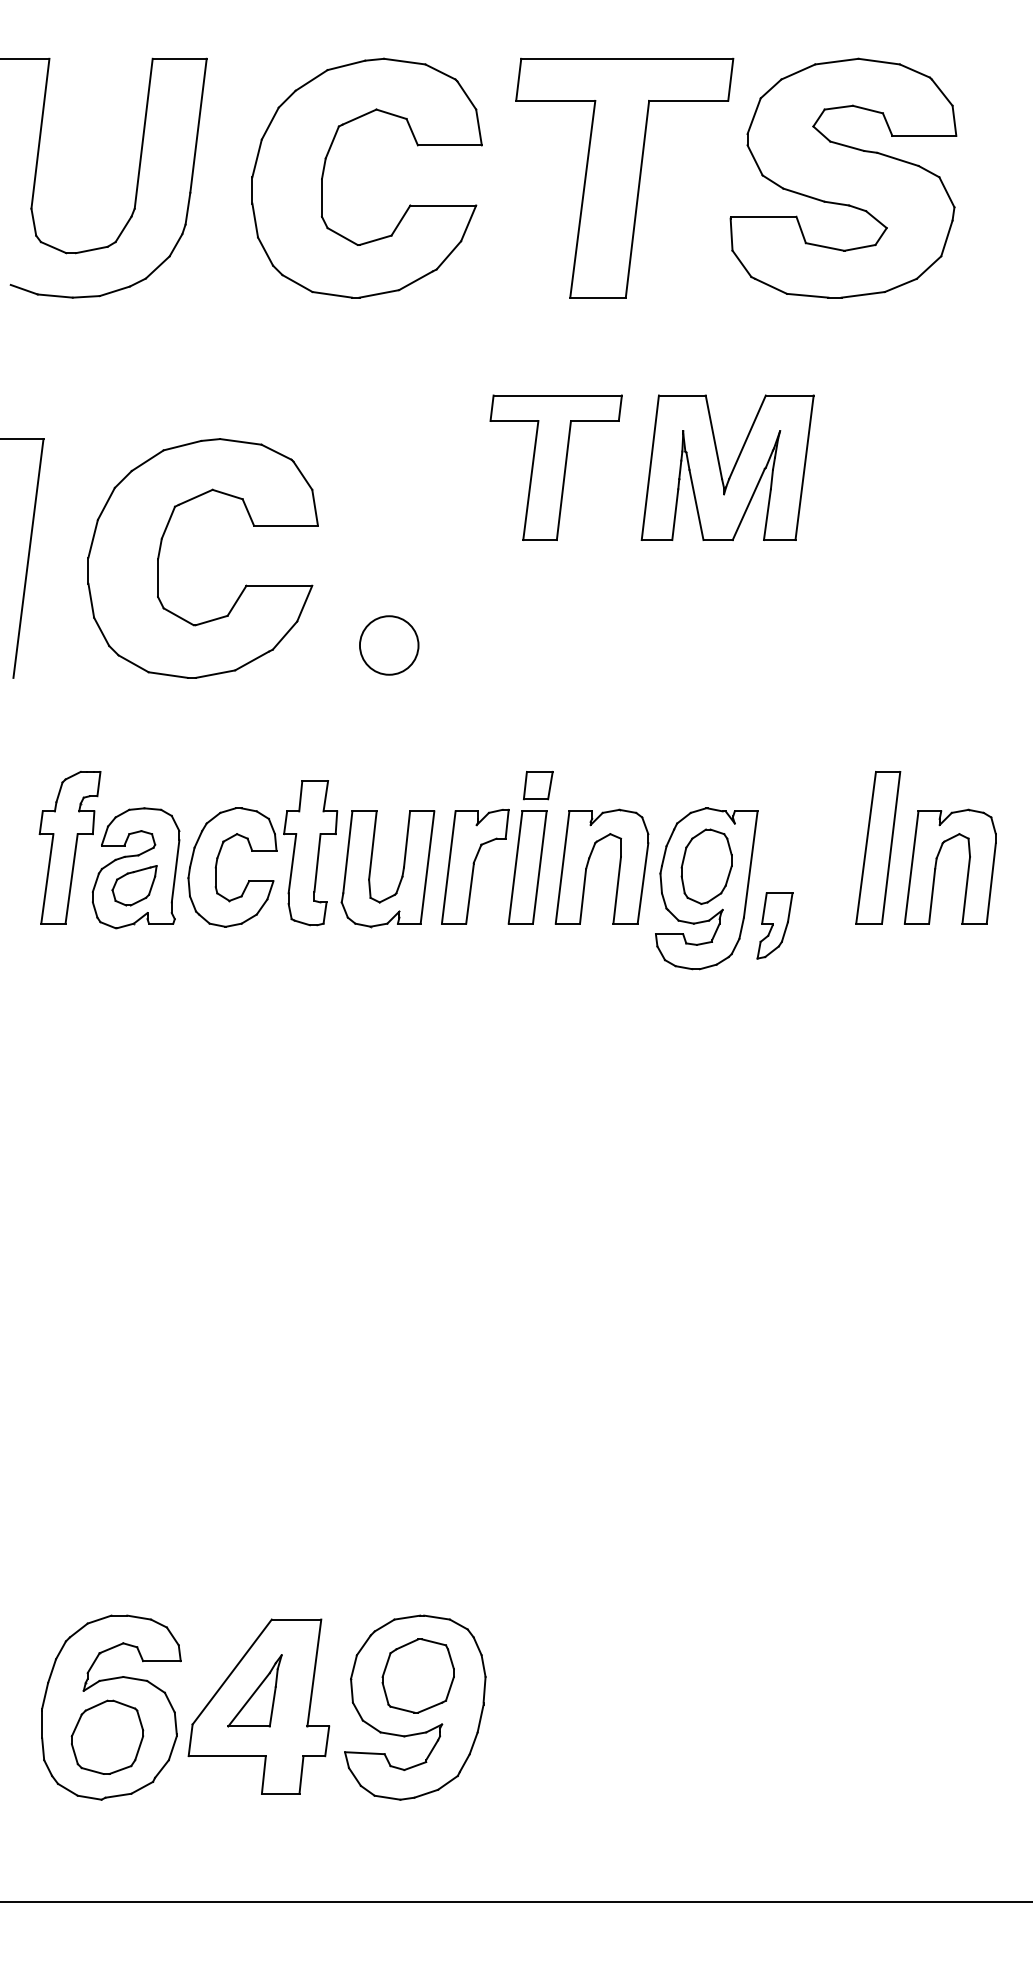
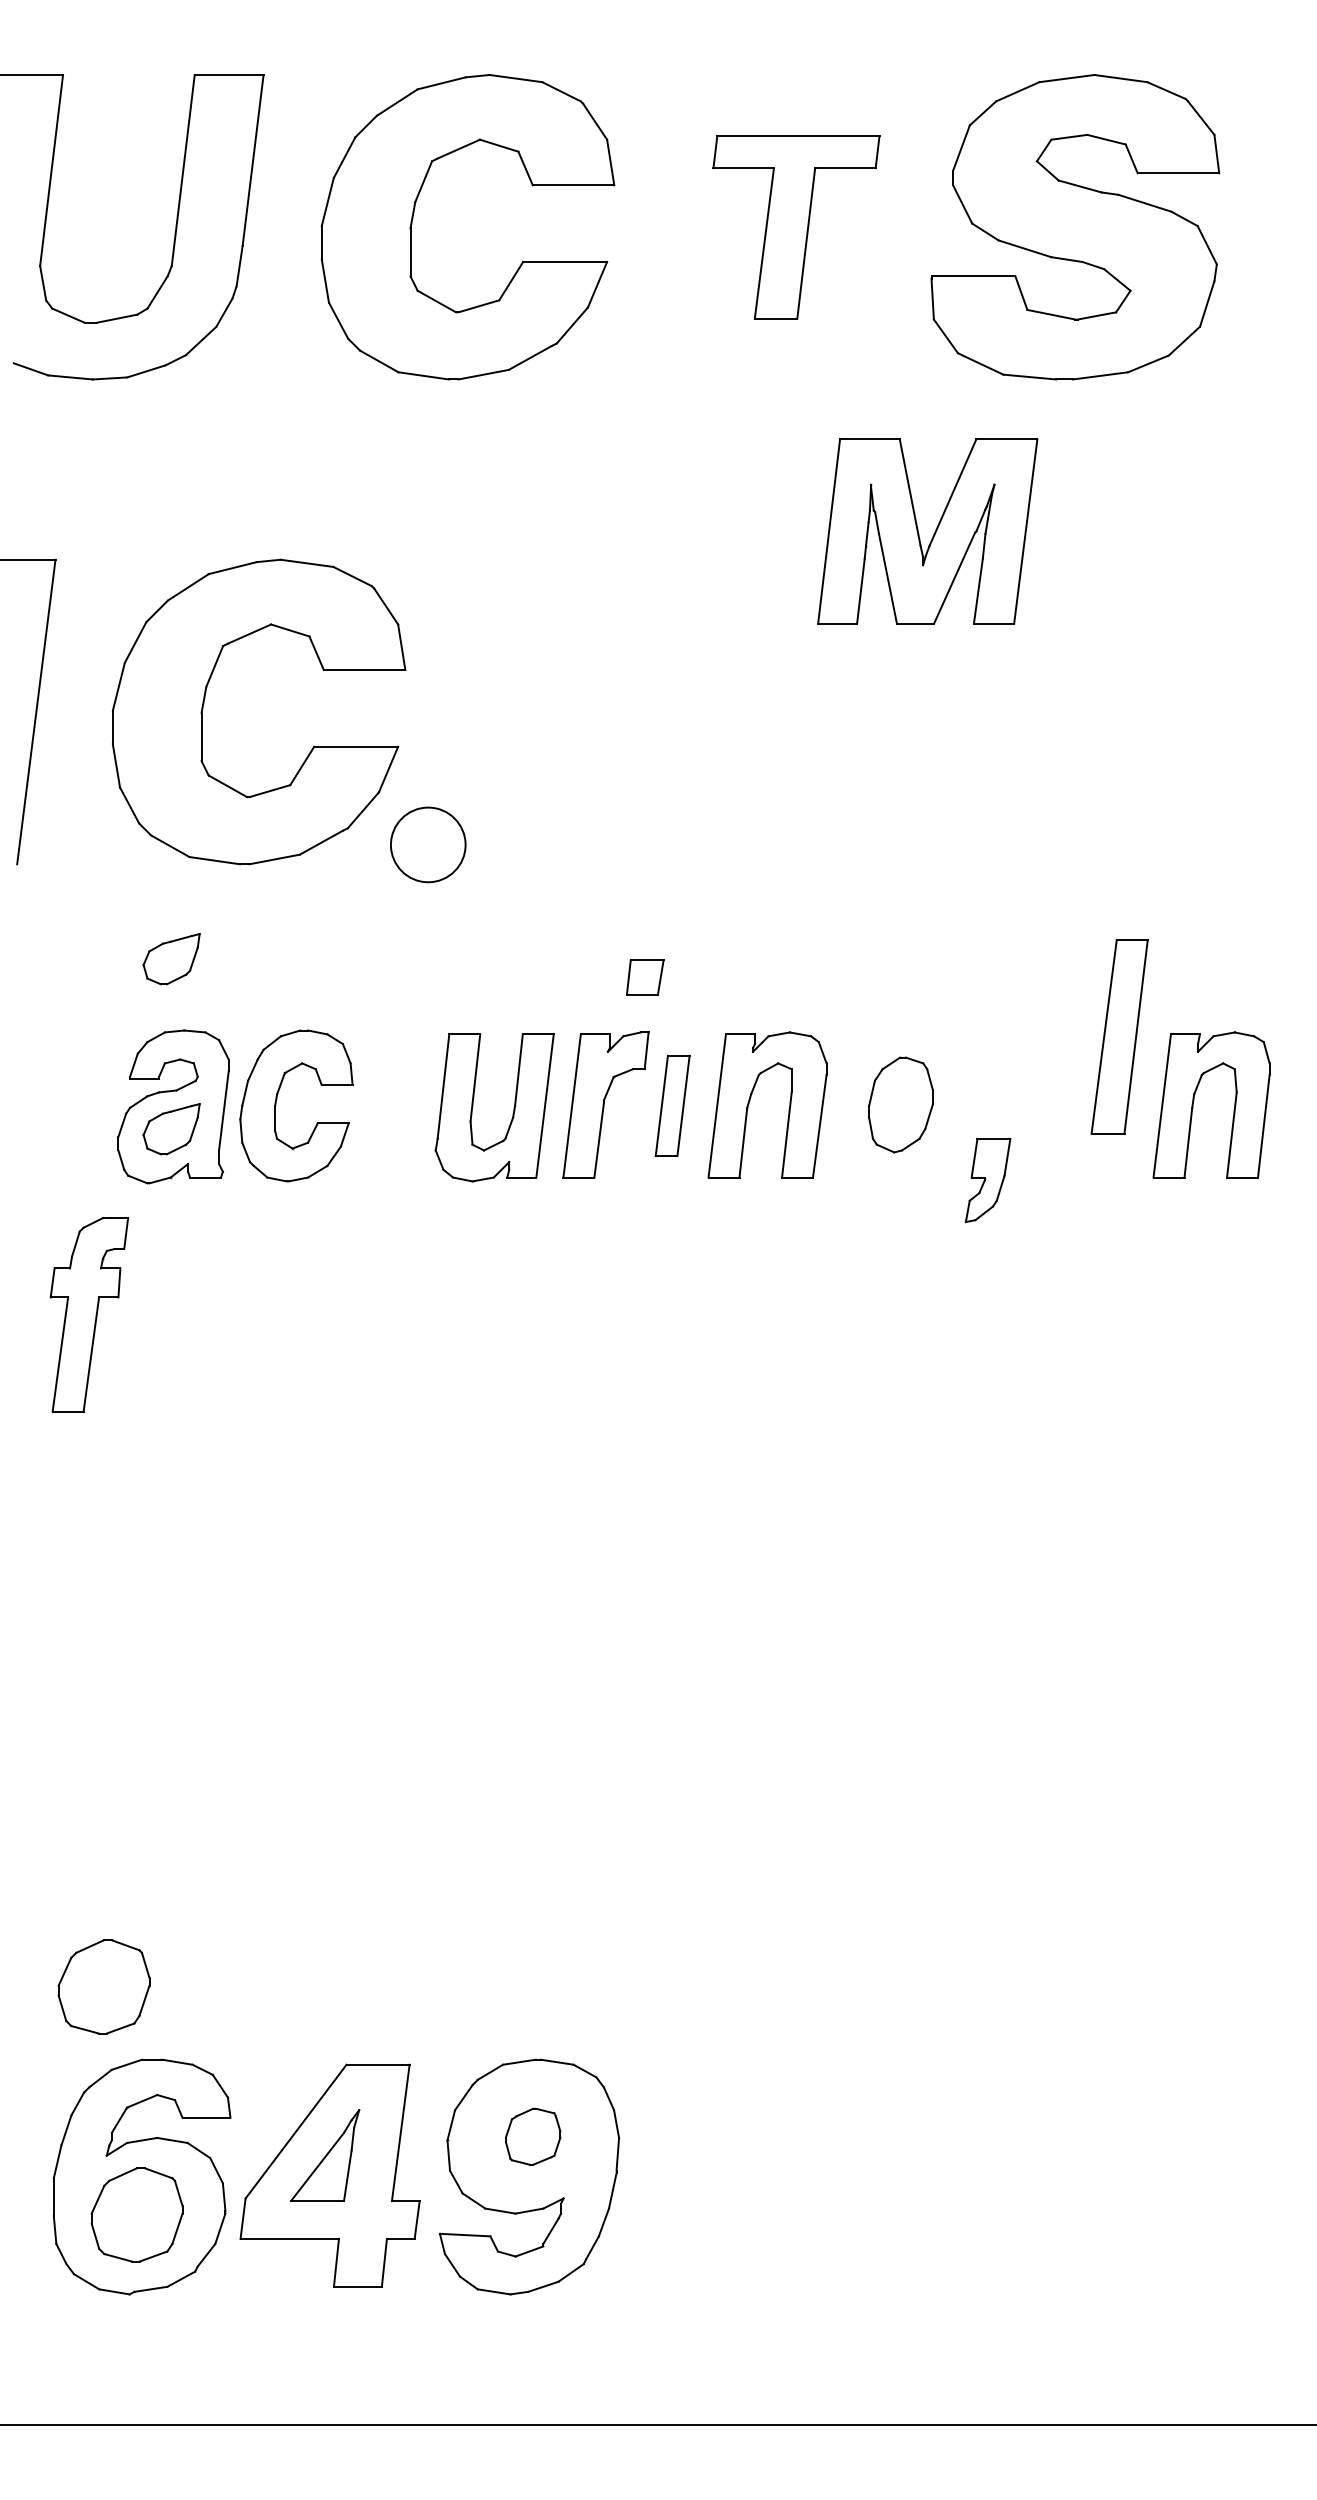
part: (624, 178) -> (796, 227), size x0.6
part: (555, 467) -> (708, 596), removed
part: (732, 470) -> (933, 534), moved
circle: (389, 645) -> (428, 844), moved
part: (134, 752) -> (171, 959), added
part: (538, 785) -> (645, 977), moved
part: (70, 847) -> (89, 1314), moved
part: (878, 847) -> (1119, 1036), moved
part: (310, 853) -> (395, 1087), removed
part: (527, 867) -> (672, 1105), size x0.7
part: (706, 888) -> (900, 1132), removed
part: (81, 1558) -> (103, 1986), added
part: (417, 1675) -> (532, 2136), size x0.6

